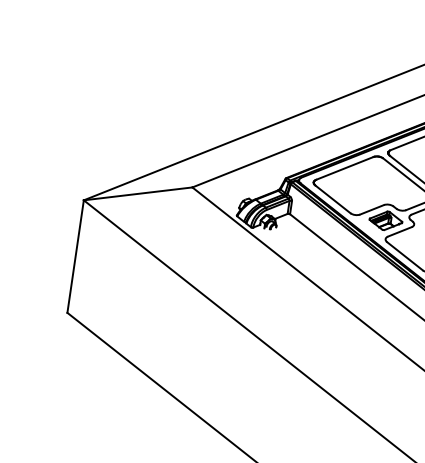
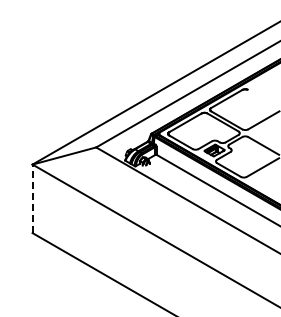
line: (75, 255) -> (32, 198), solid -> dashed

